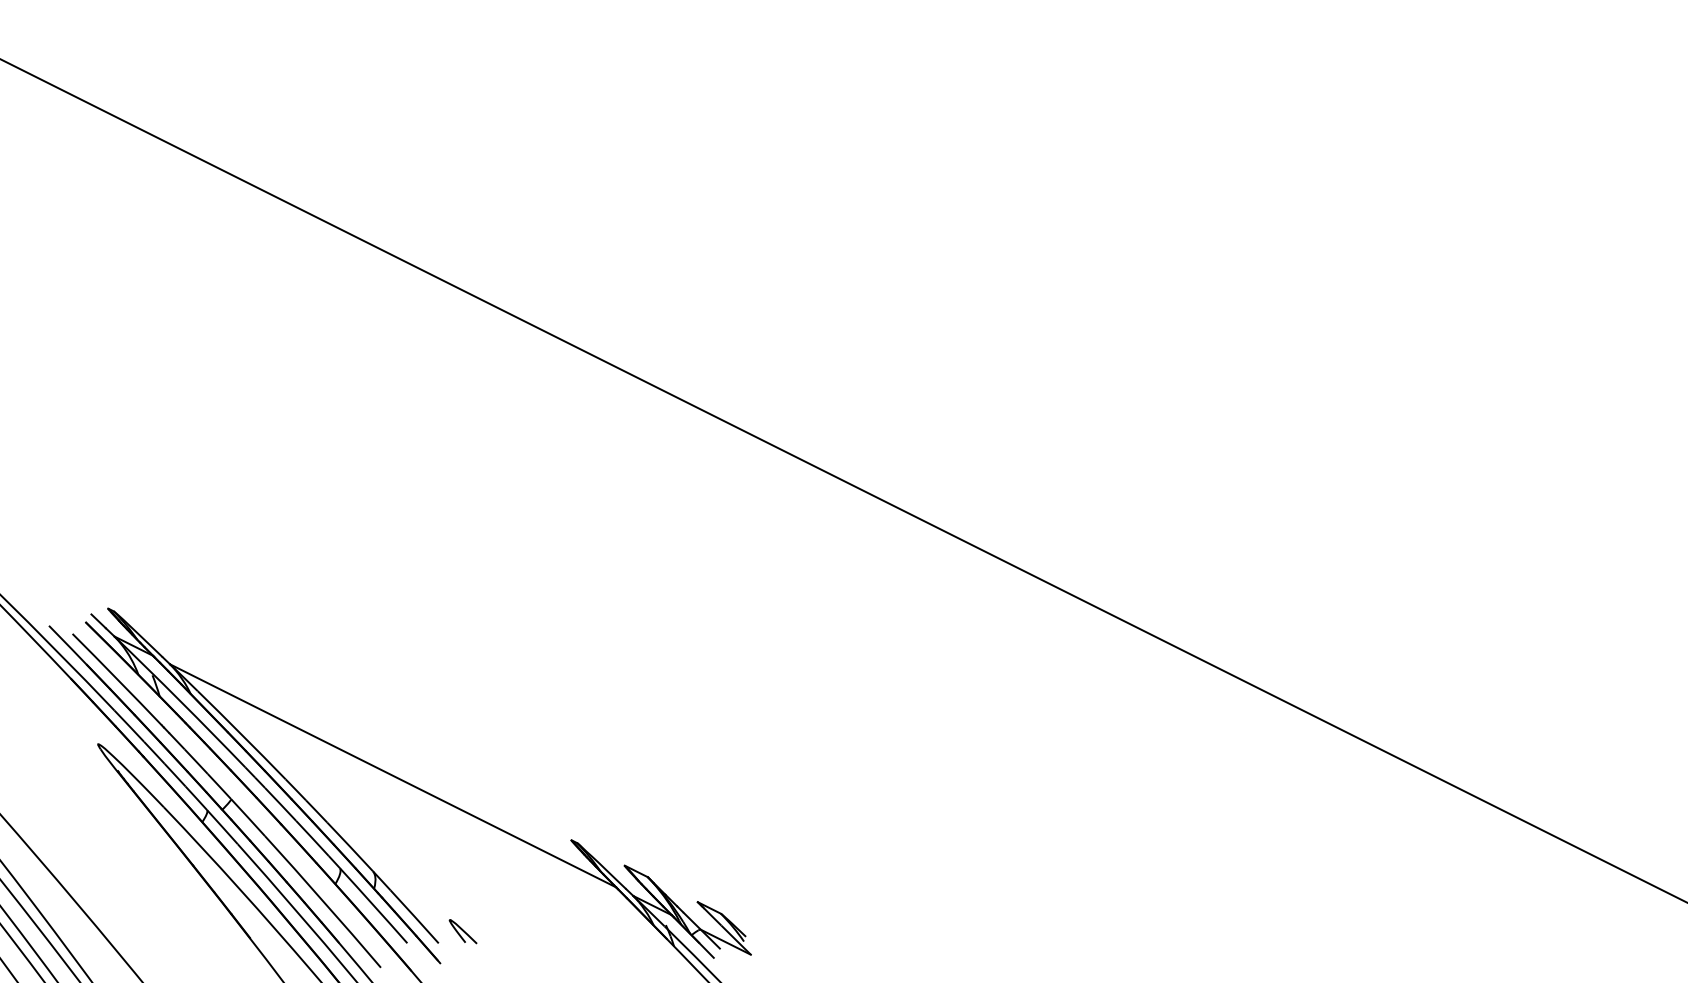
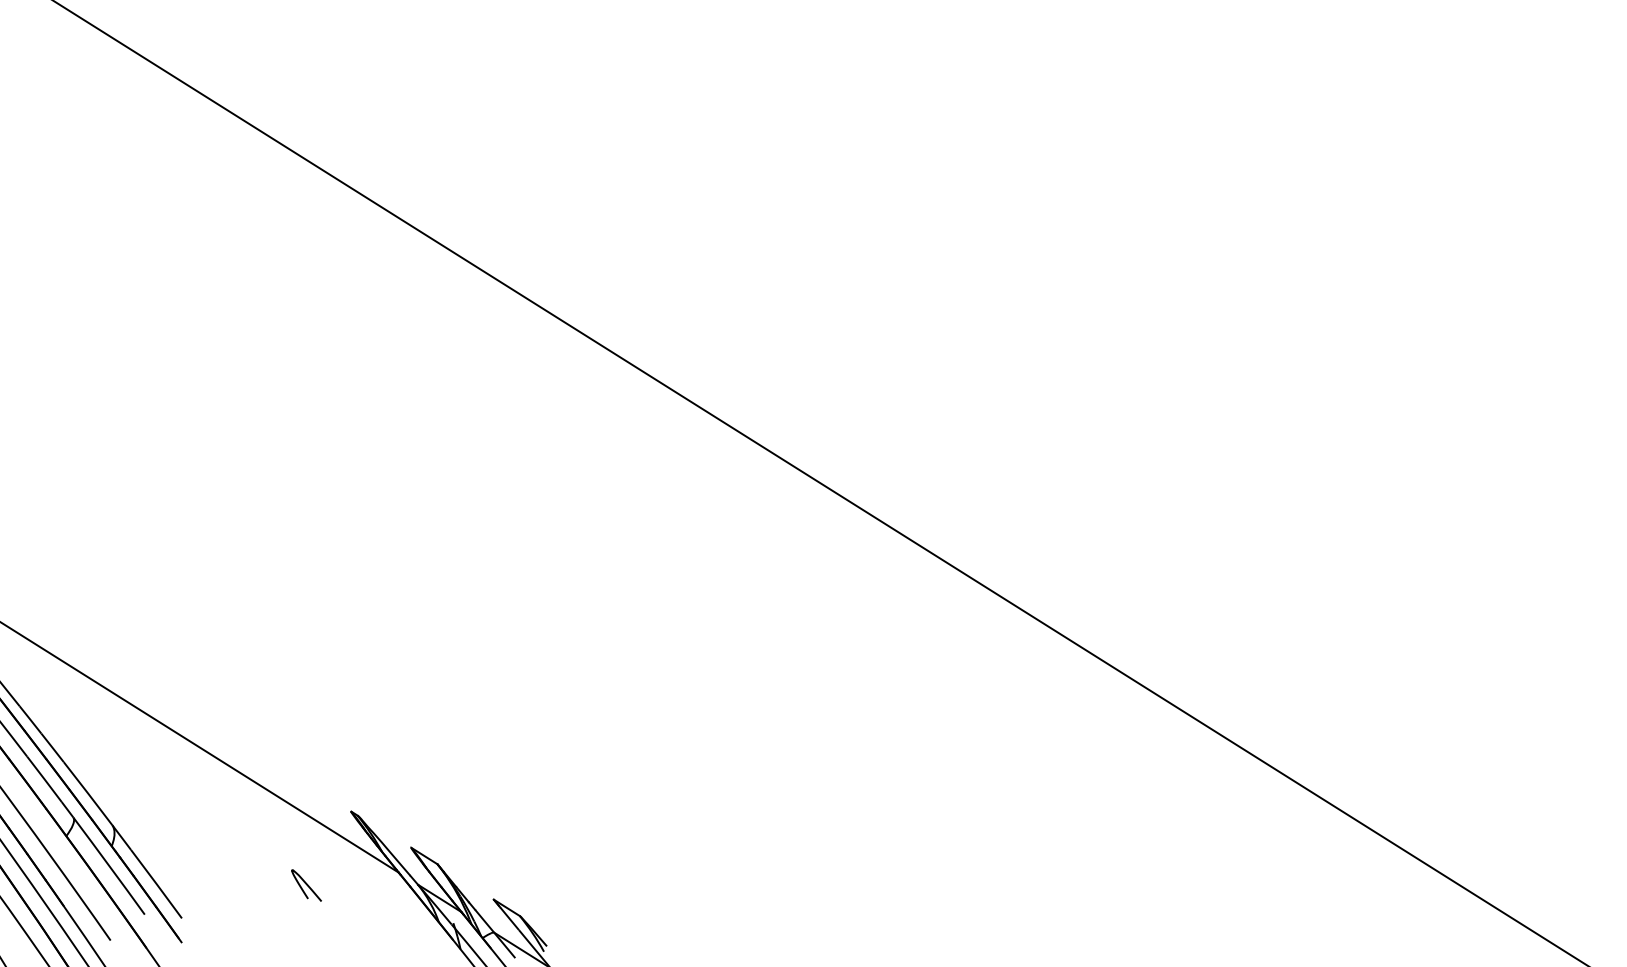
curve: (462, 931) -> (305, 885), moved

